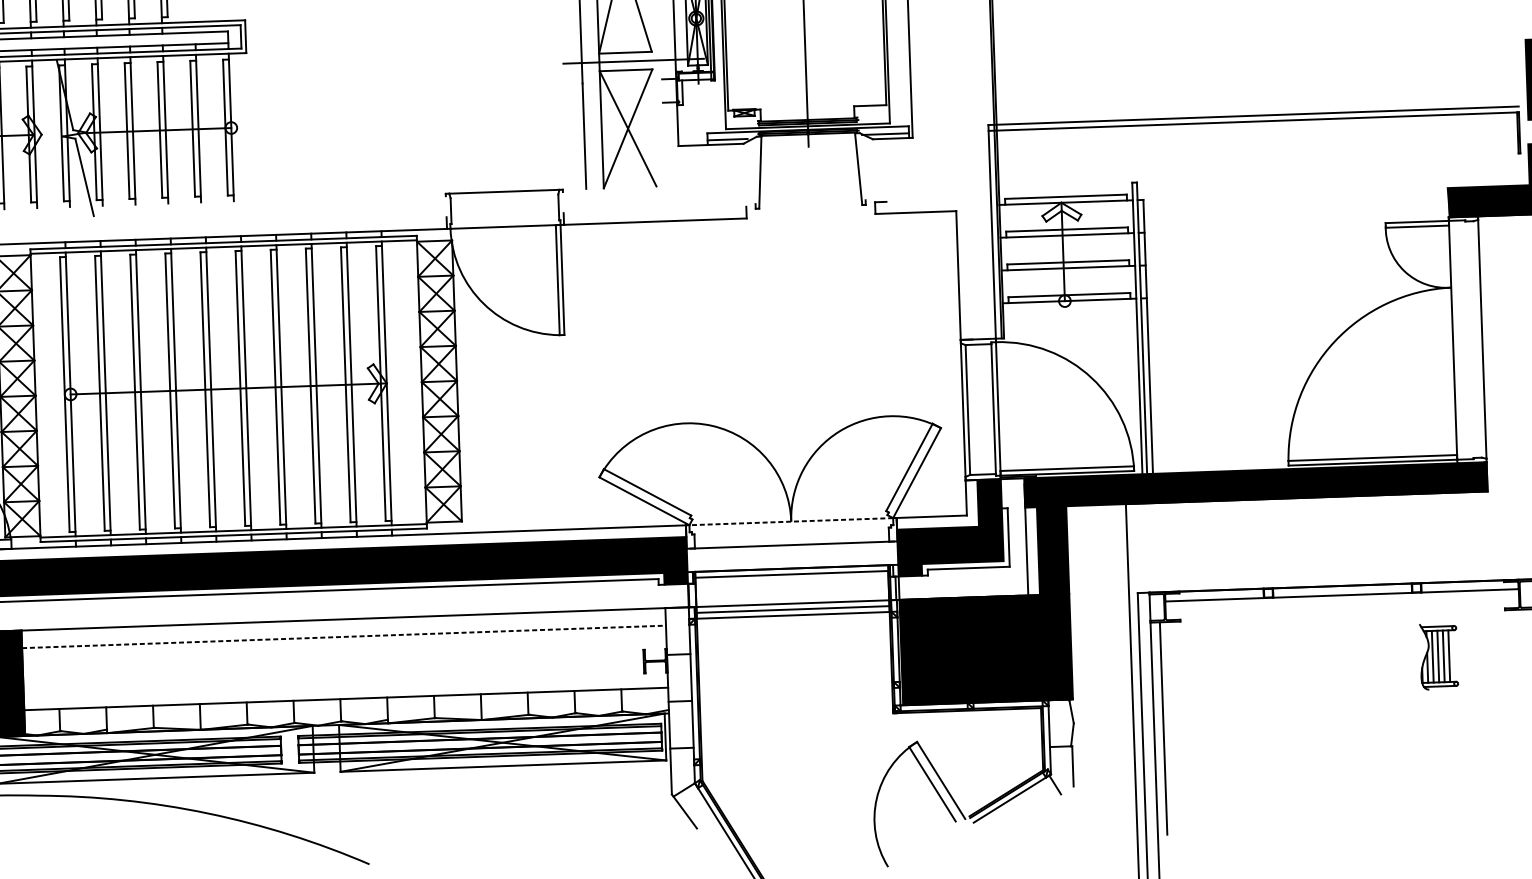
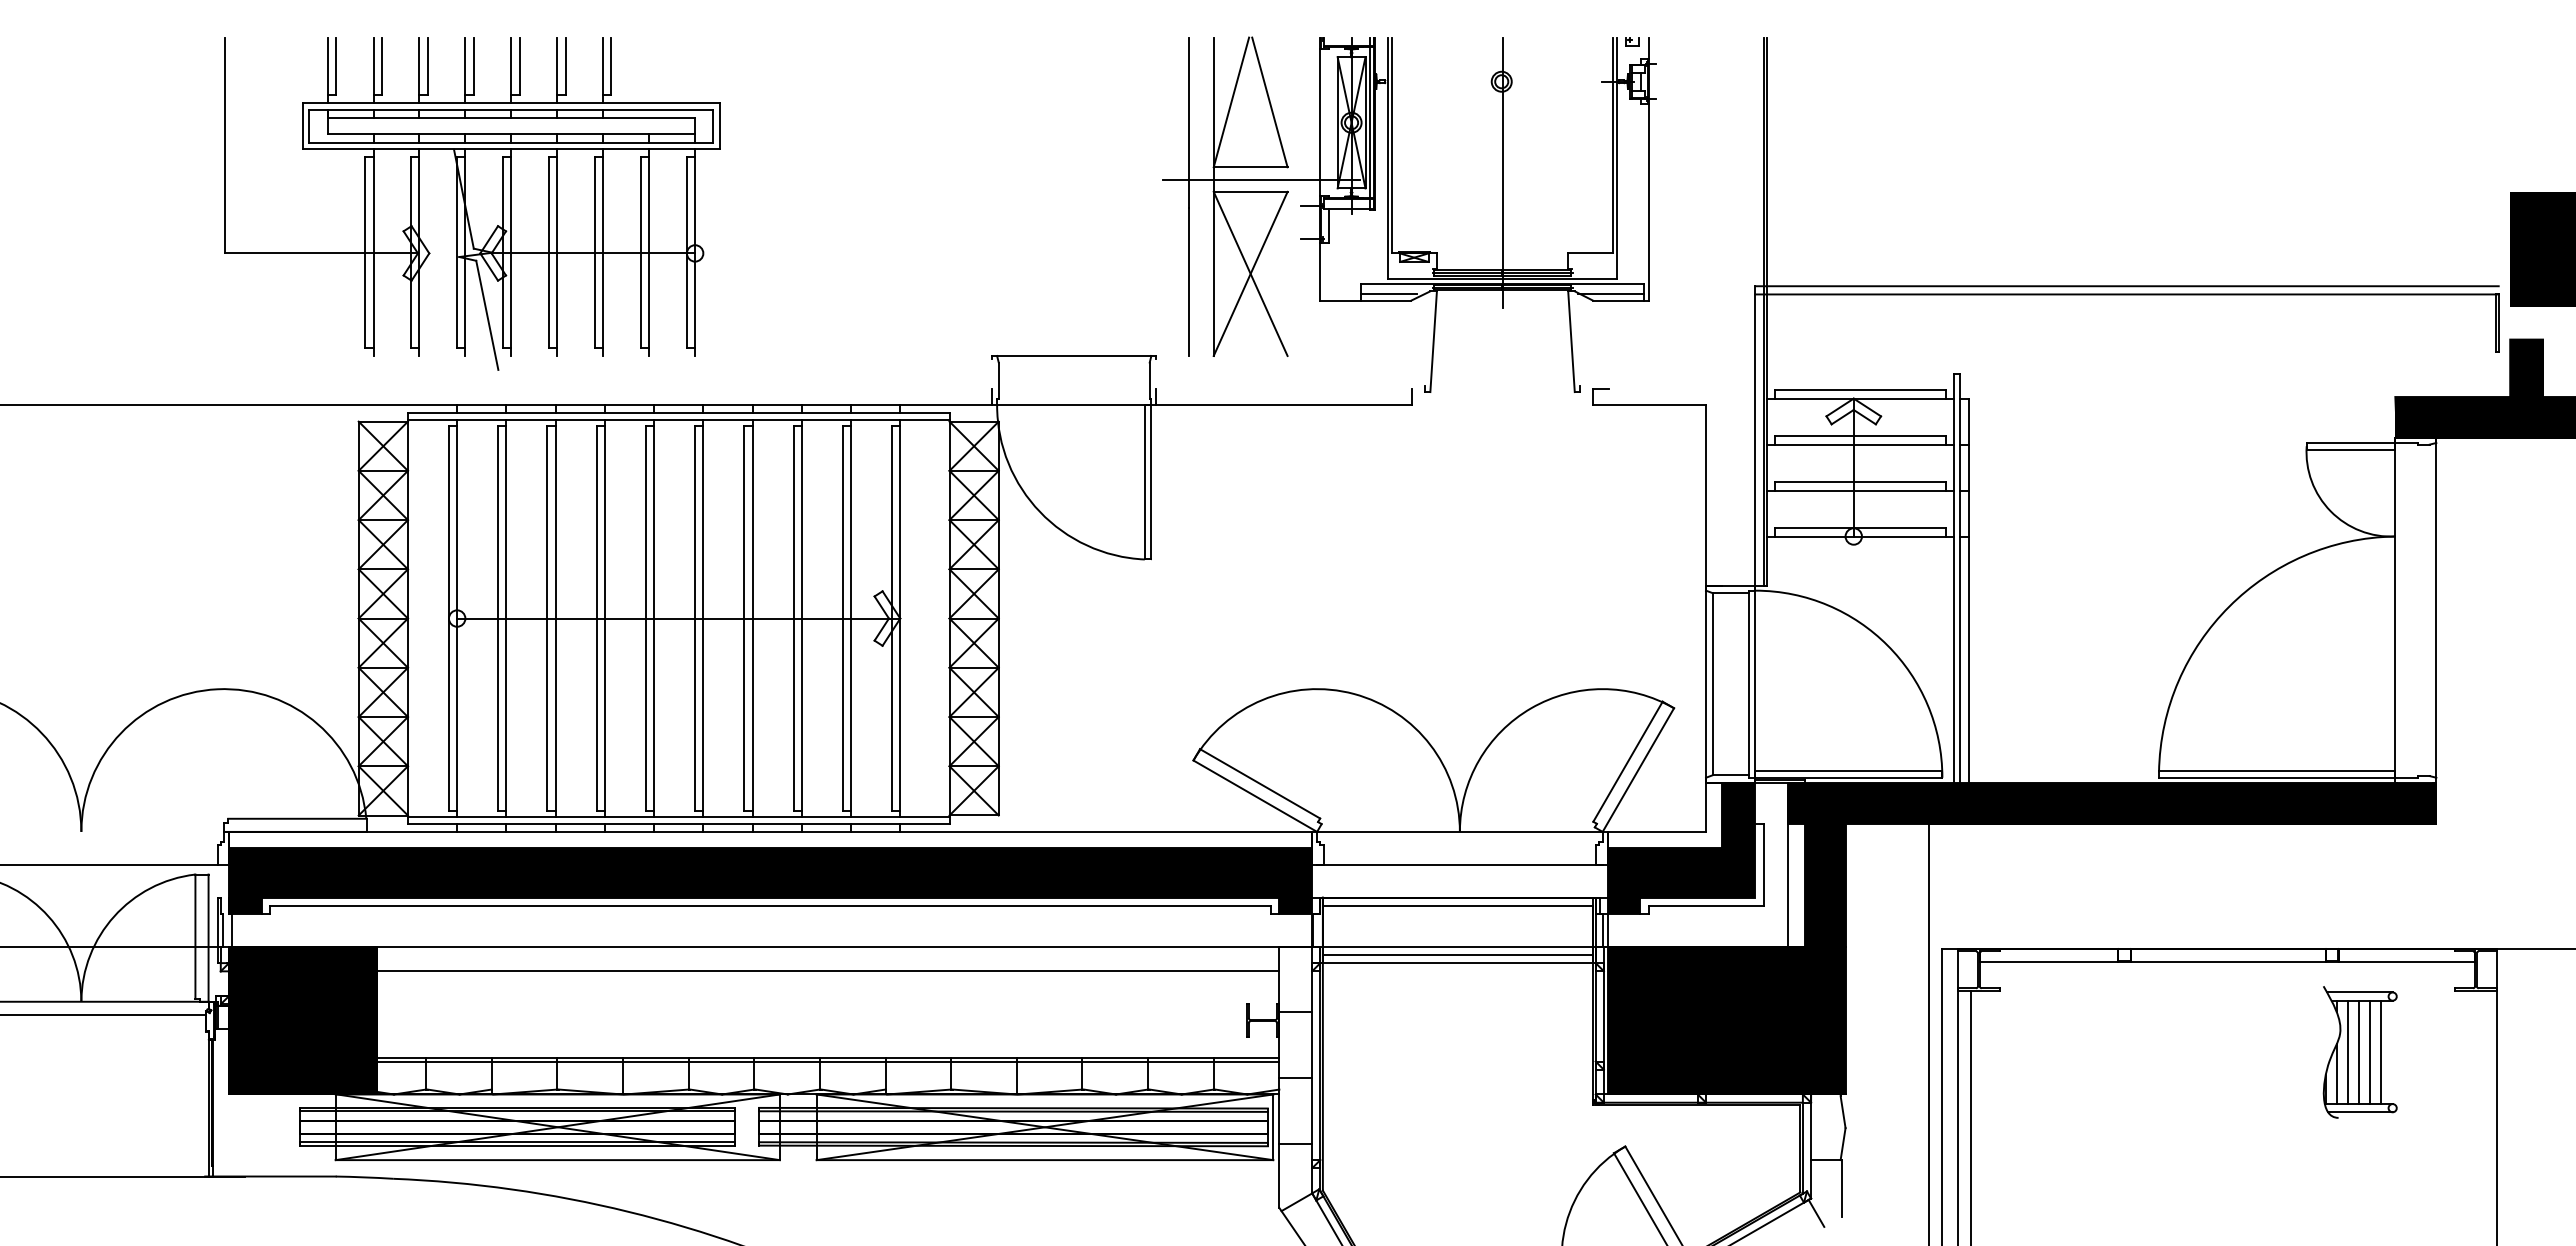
line: (790, 521) -> (1459, 831), dashed -> solid
line: (344, 636) -> (828, 971), dashed -> solid
part: (1438, 656) -> (2359, 1052), size x1.43
line: (345, 701) -> (827, 1061), added

